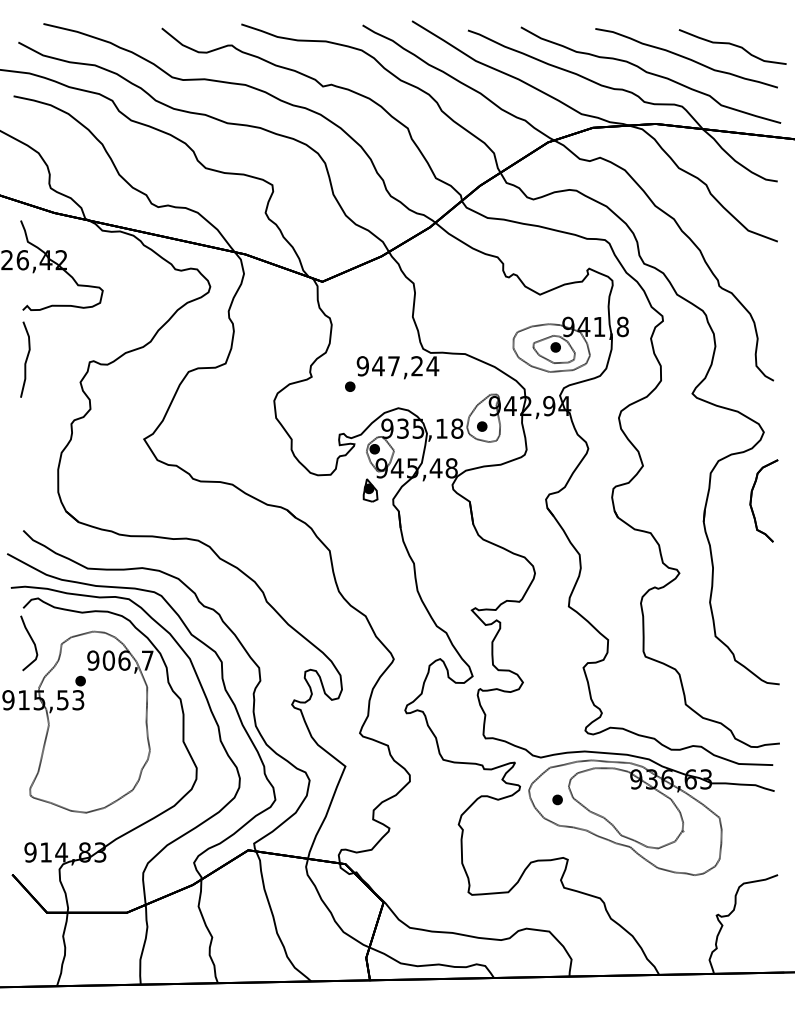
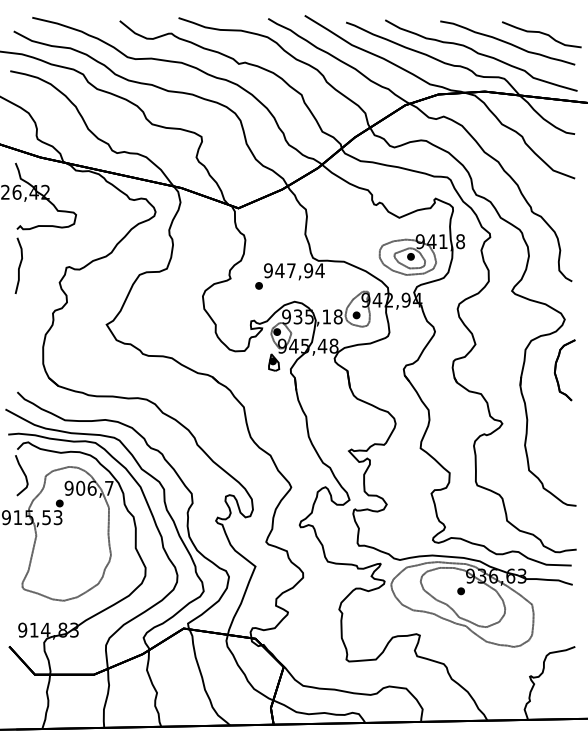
text: (417, 366) -> (308, 270), 947,24 -> 947,94
part: (557, 799) -> (461, 590), moved

